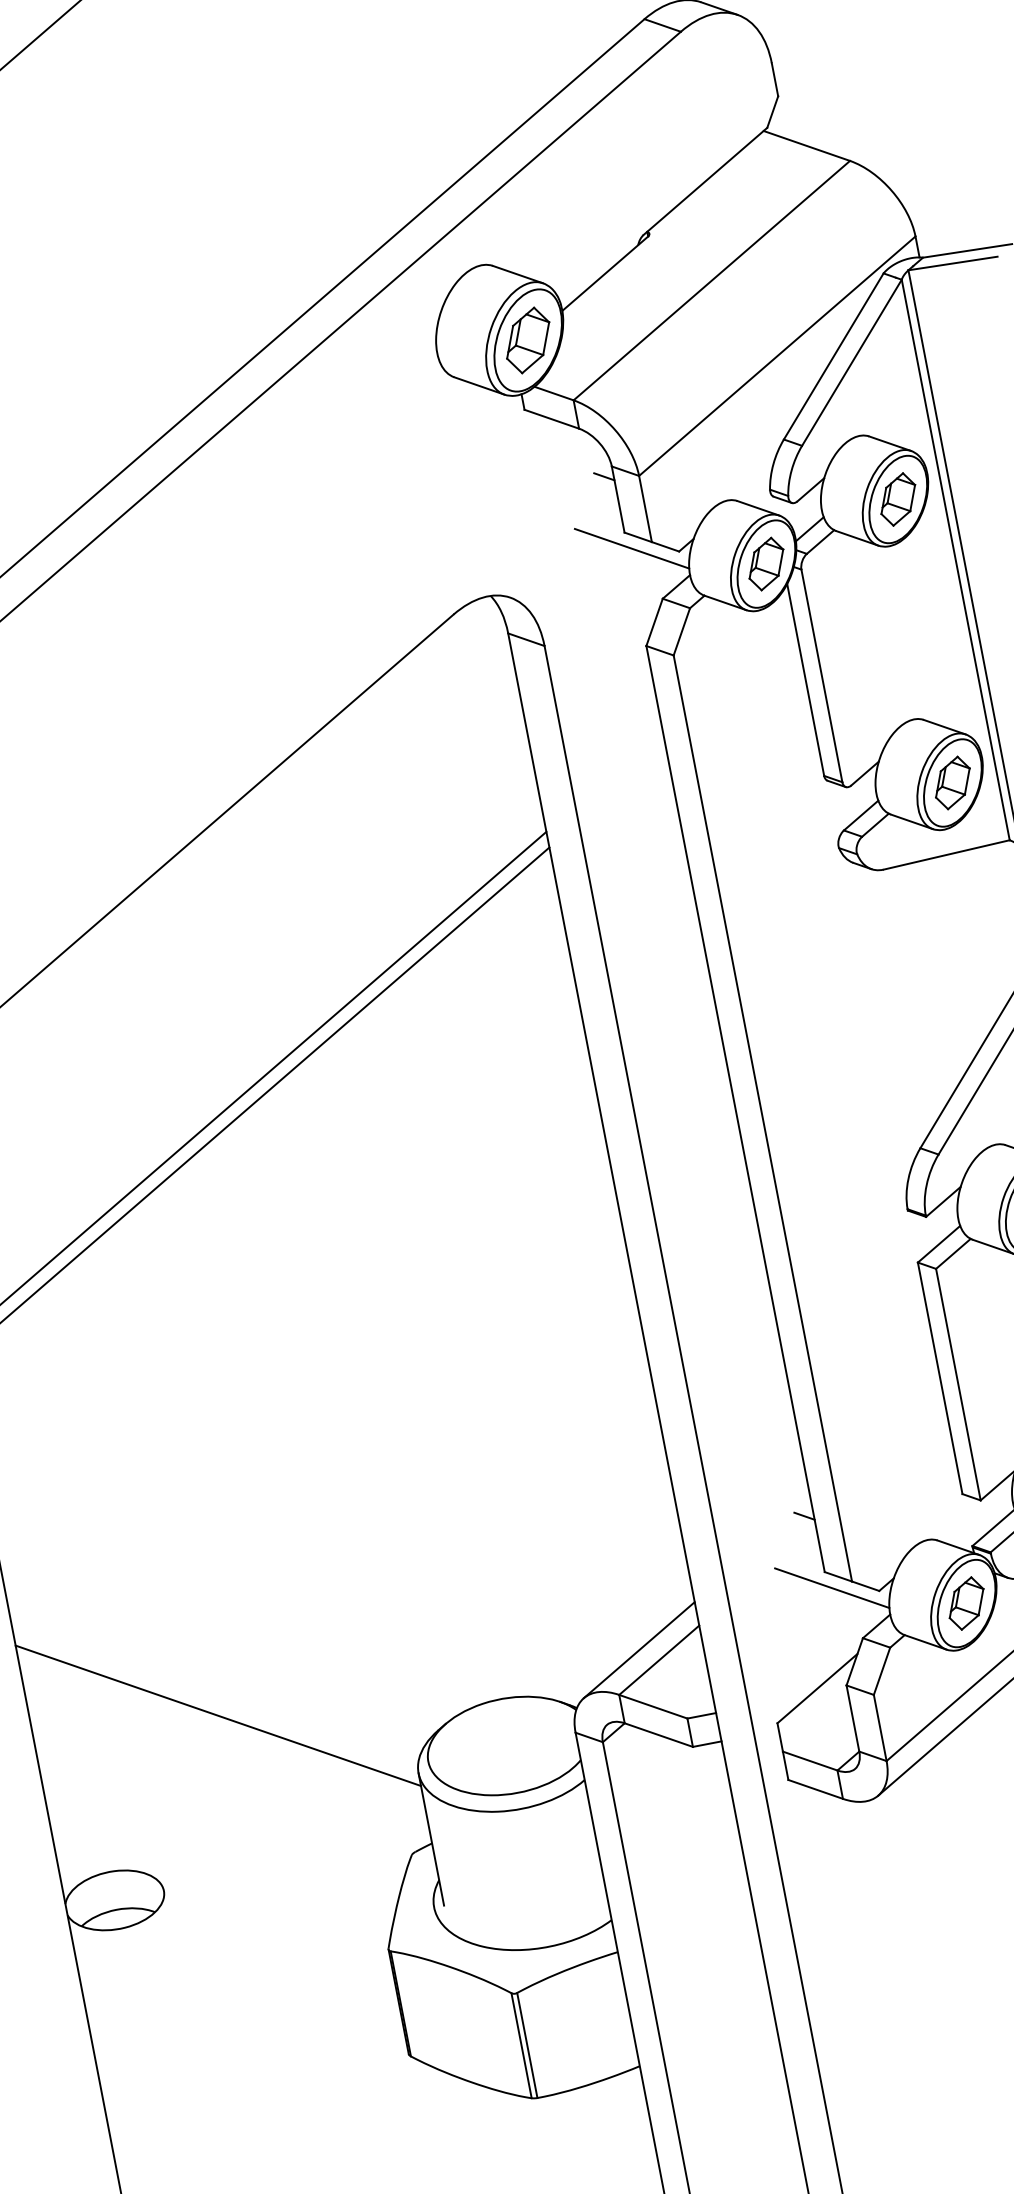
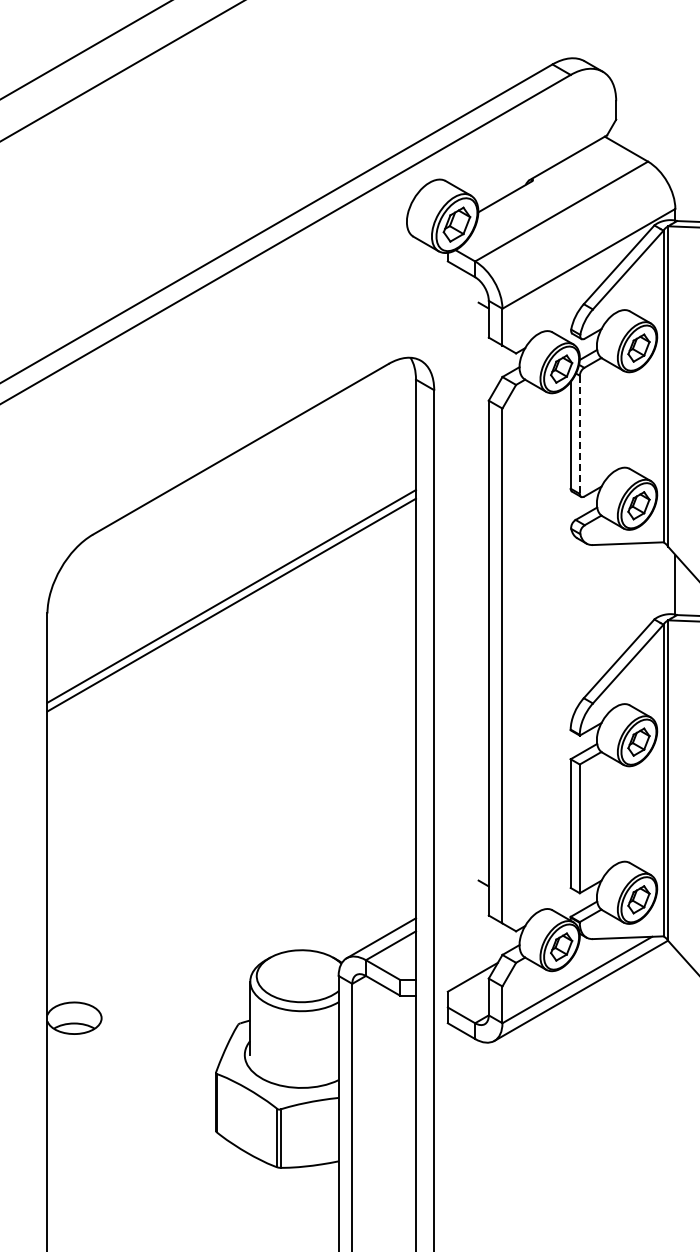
line: (630, 547) -> (490, 346), removed
line: (821, 677) -> (579, 435), solid -> dashed
line: (830, 1587) -> (490, 924), removed
line: (217, 1715) -> (148, 929), removed

